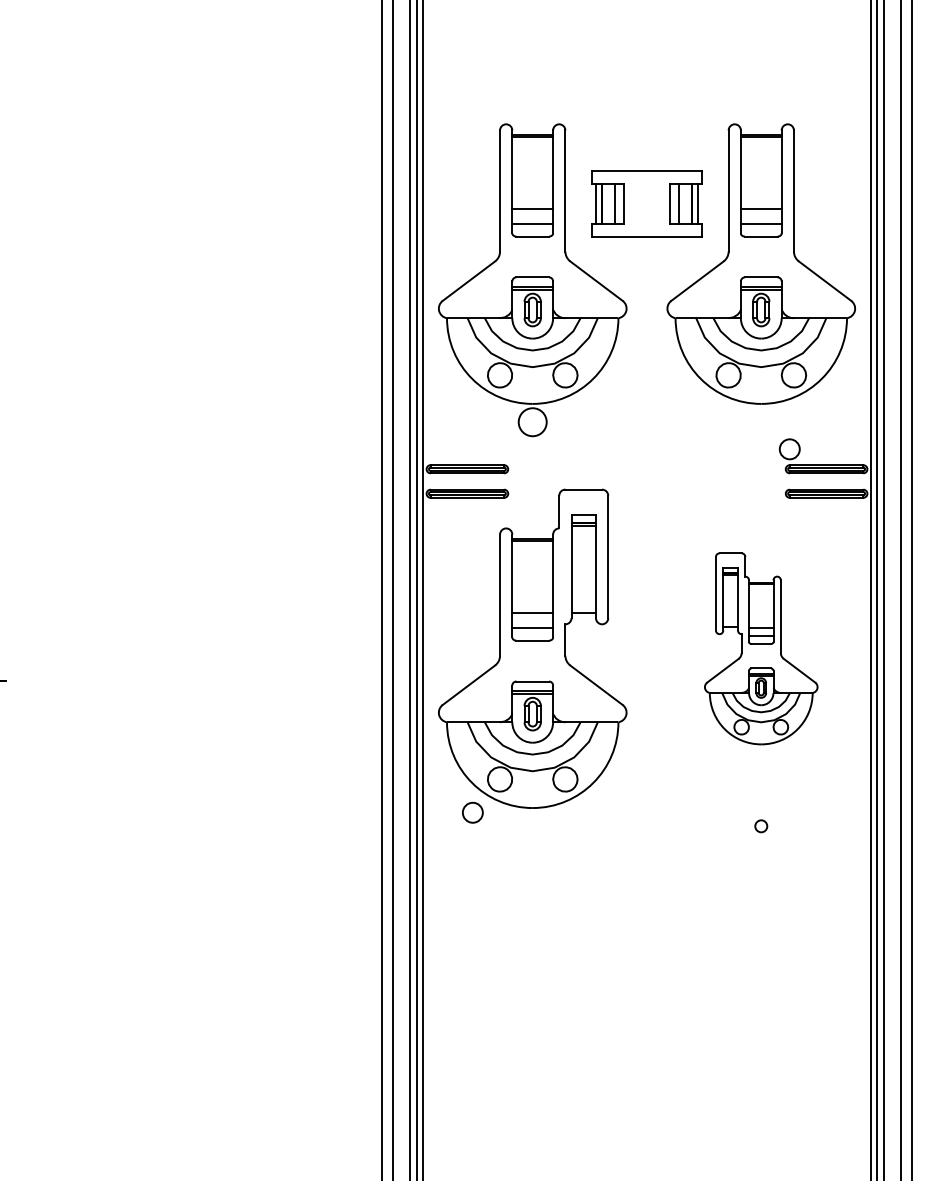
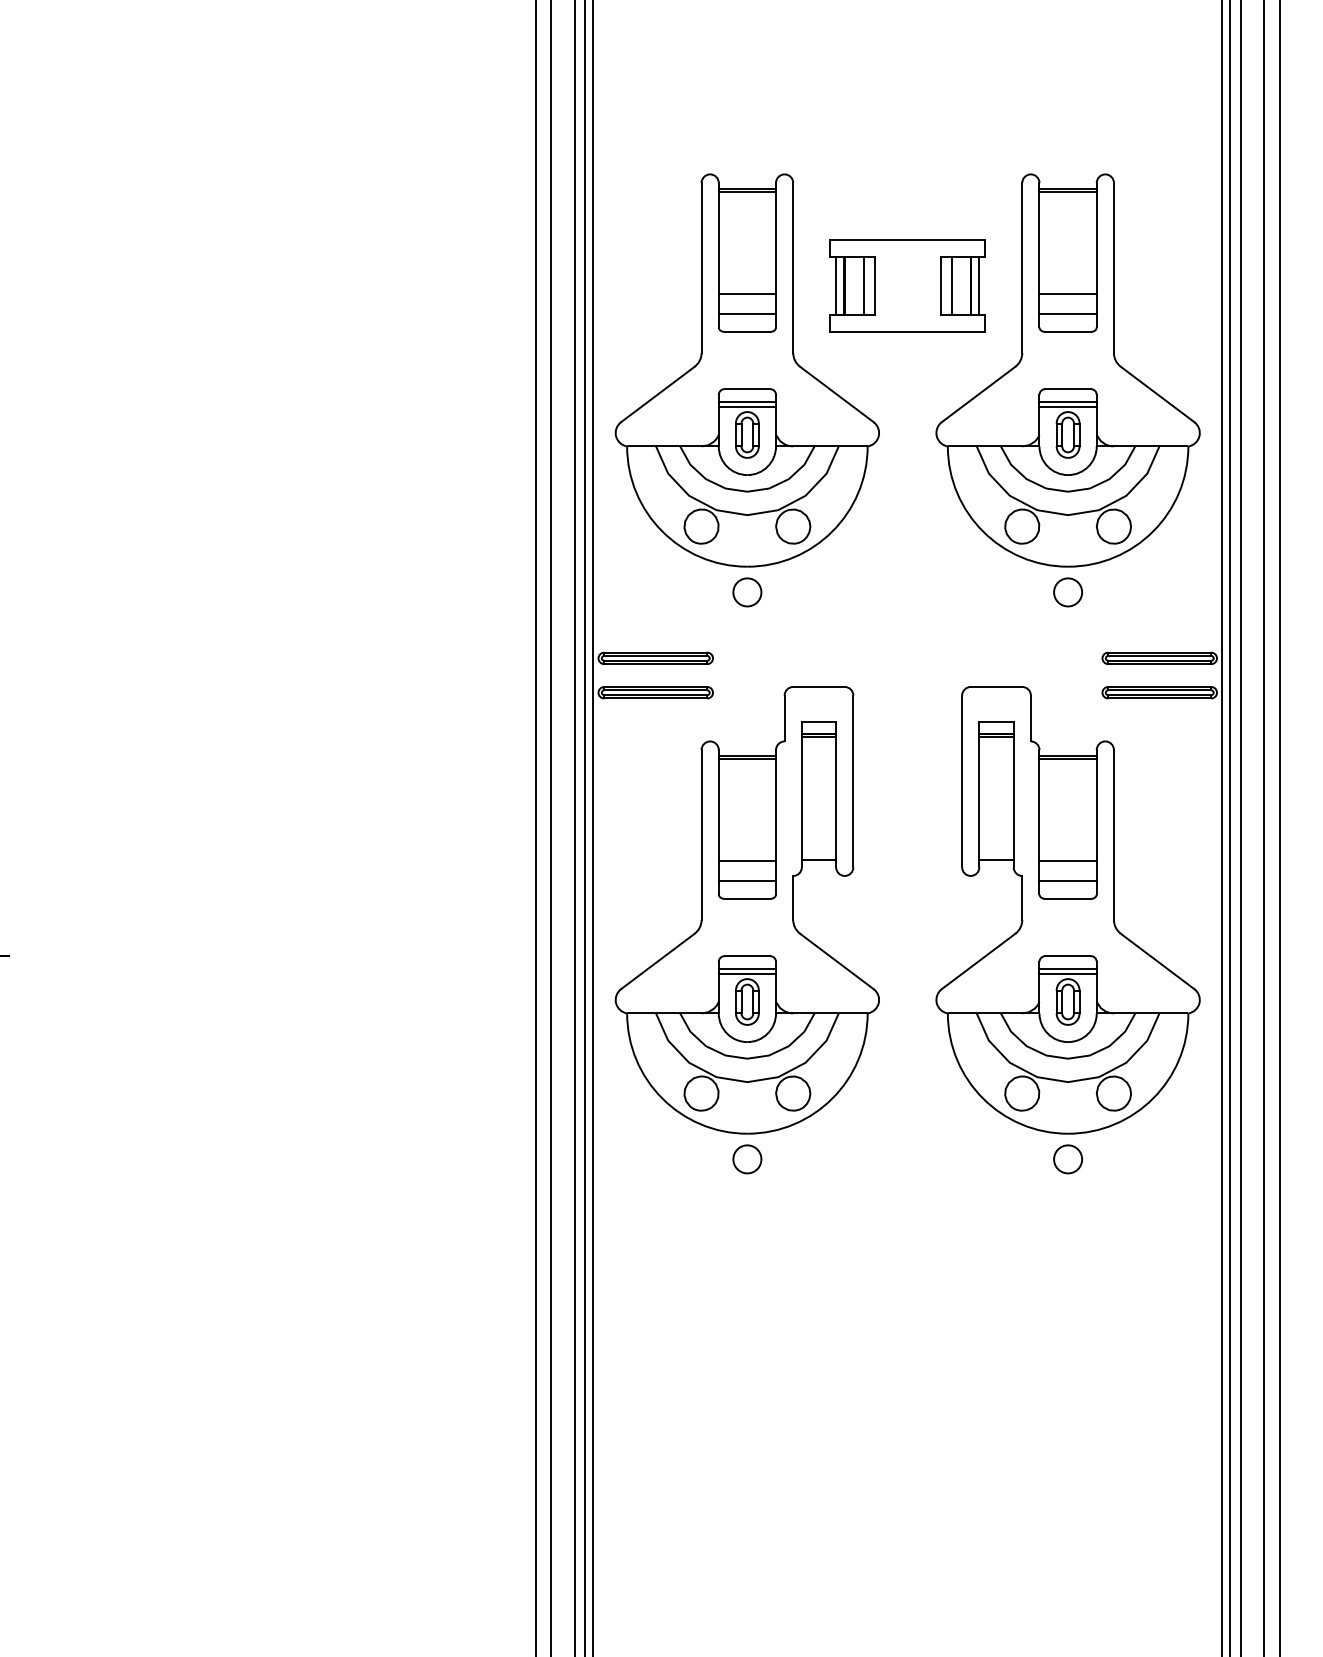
circle: (532, 422) -> (747, 592), size x0.71
circle: (789, 449) -> (1067, 592), moved
part: (760, 648) -> (1067, 910), size x1.67
circle: (472, 812) -> (747, 1159), moved
circle: (761, 826) -> (1068, 1159), size x1.67

